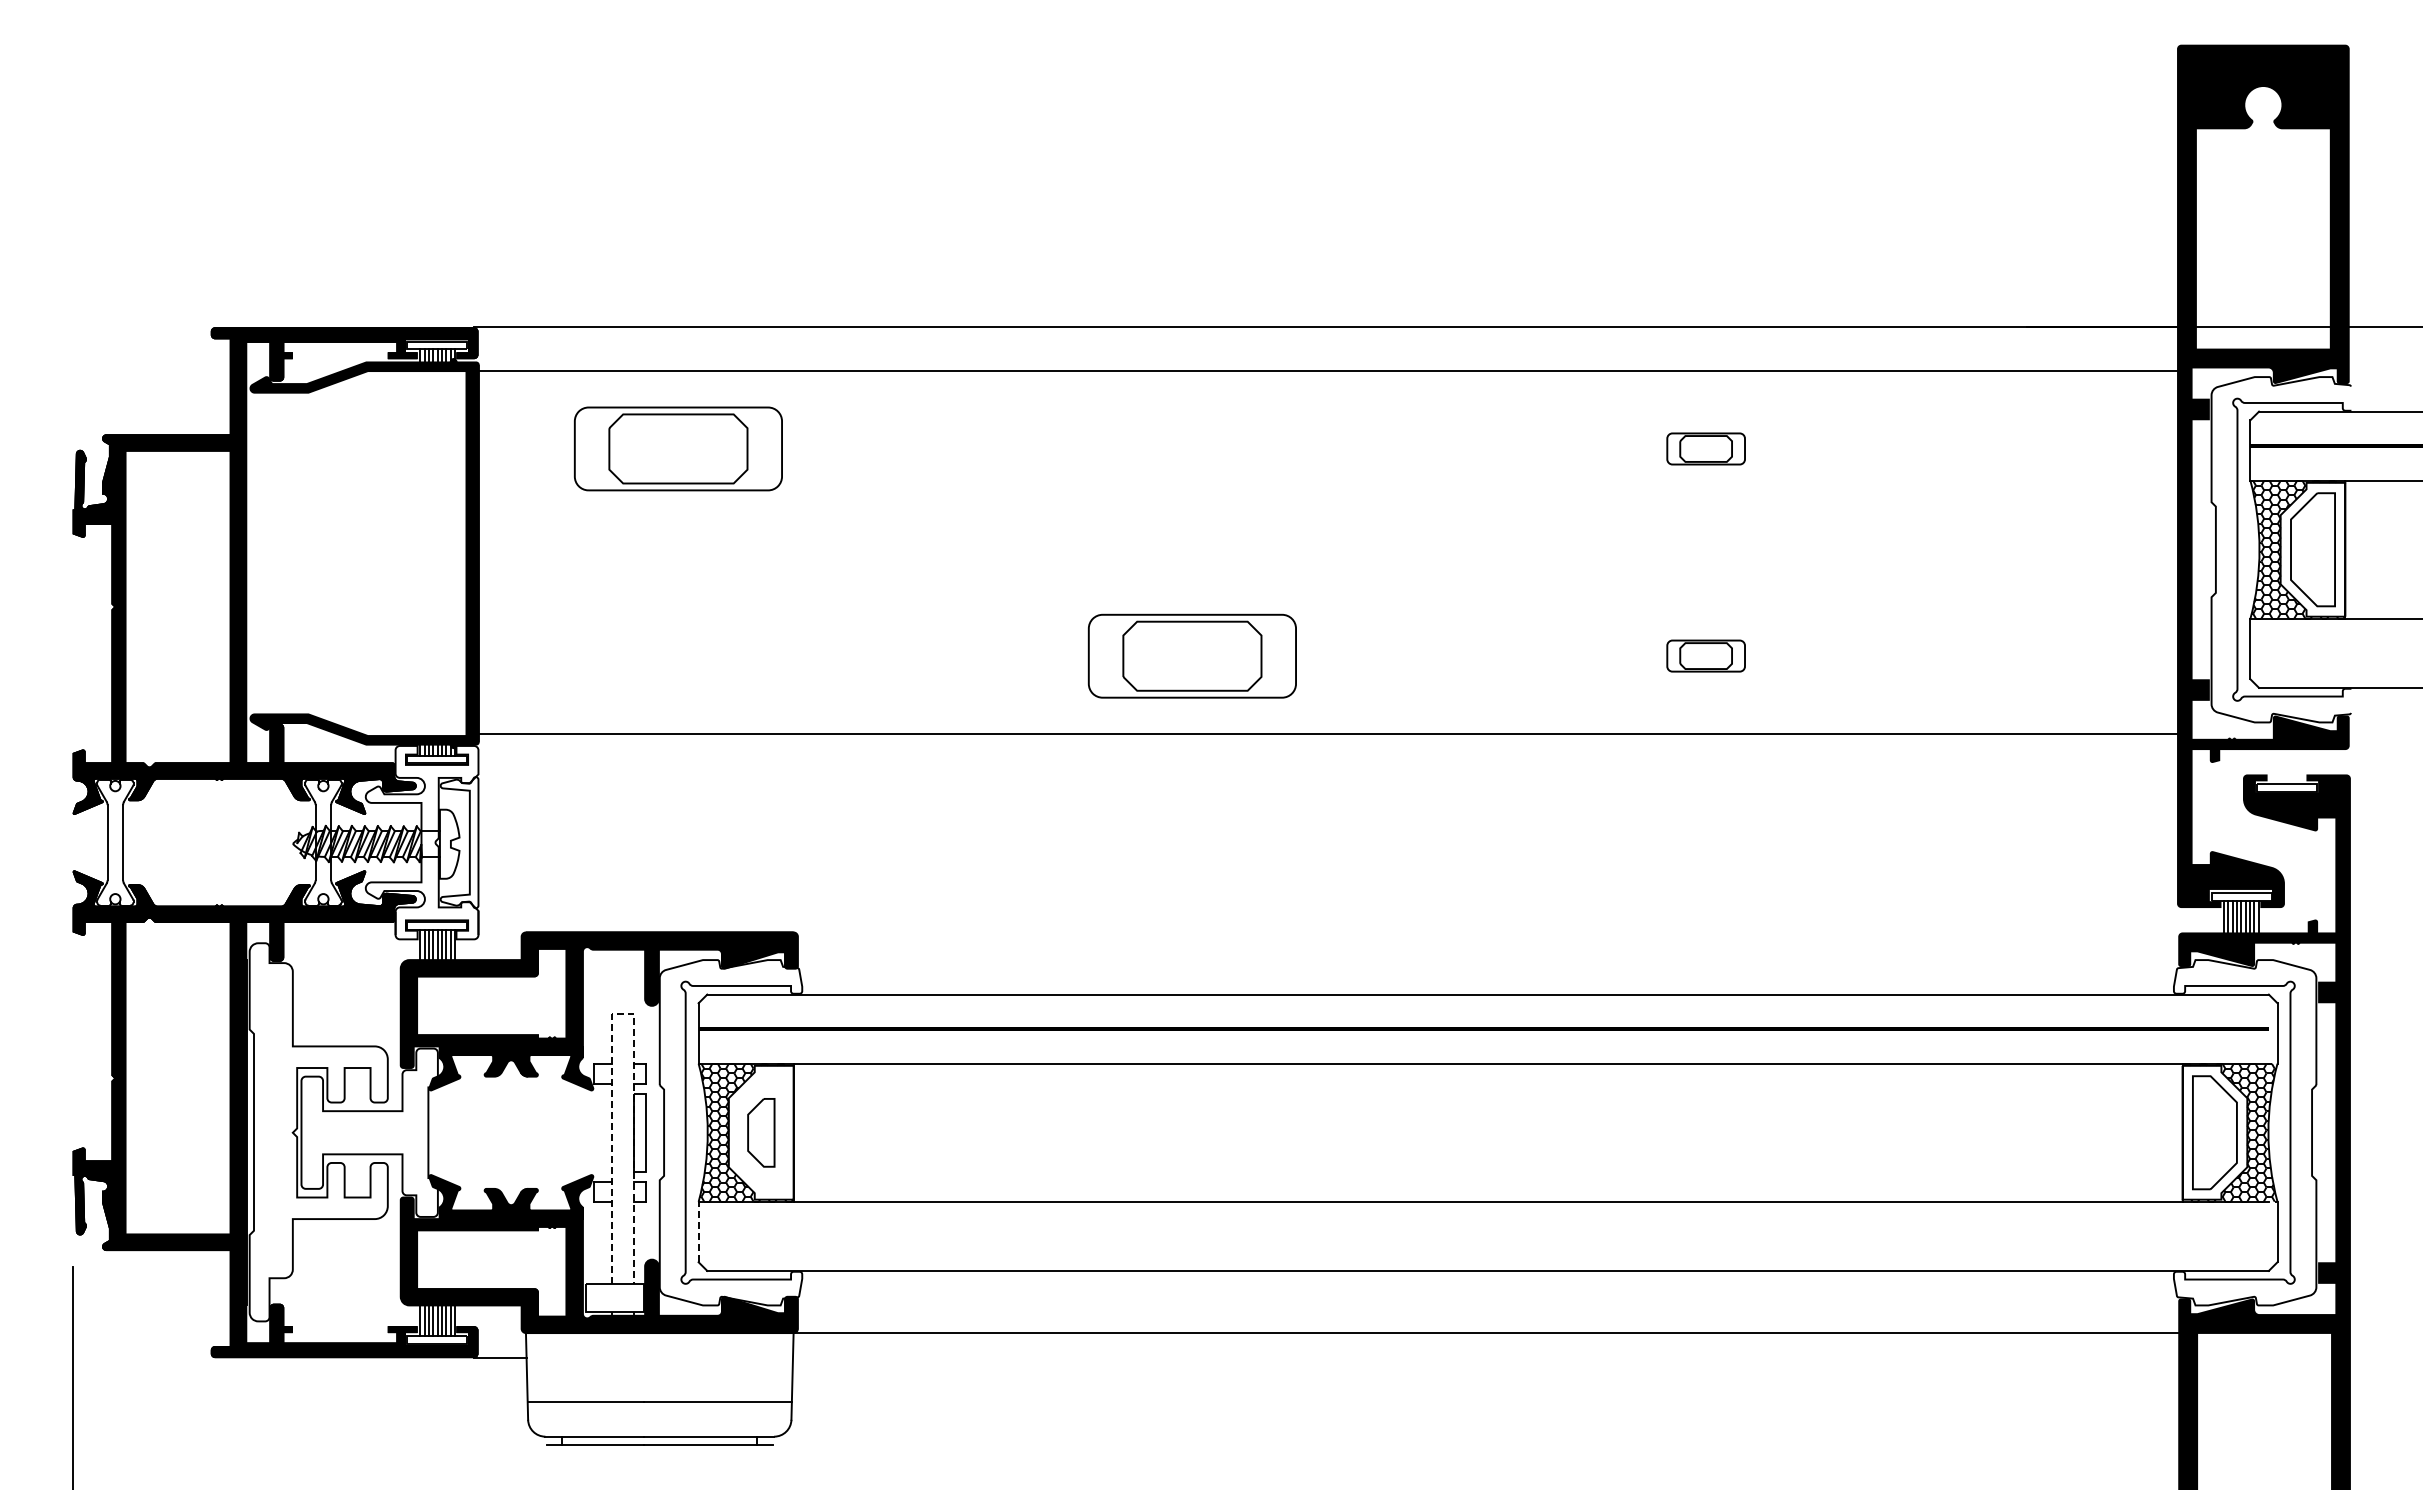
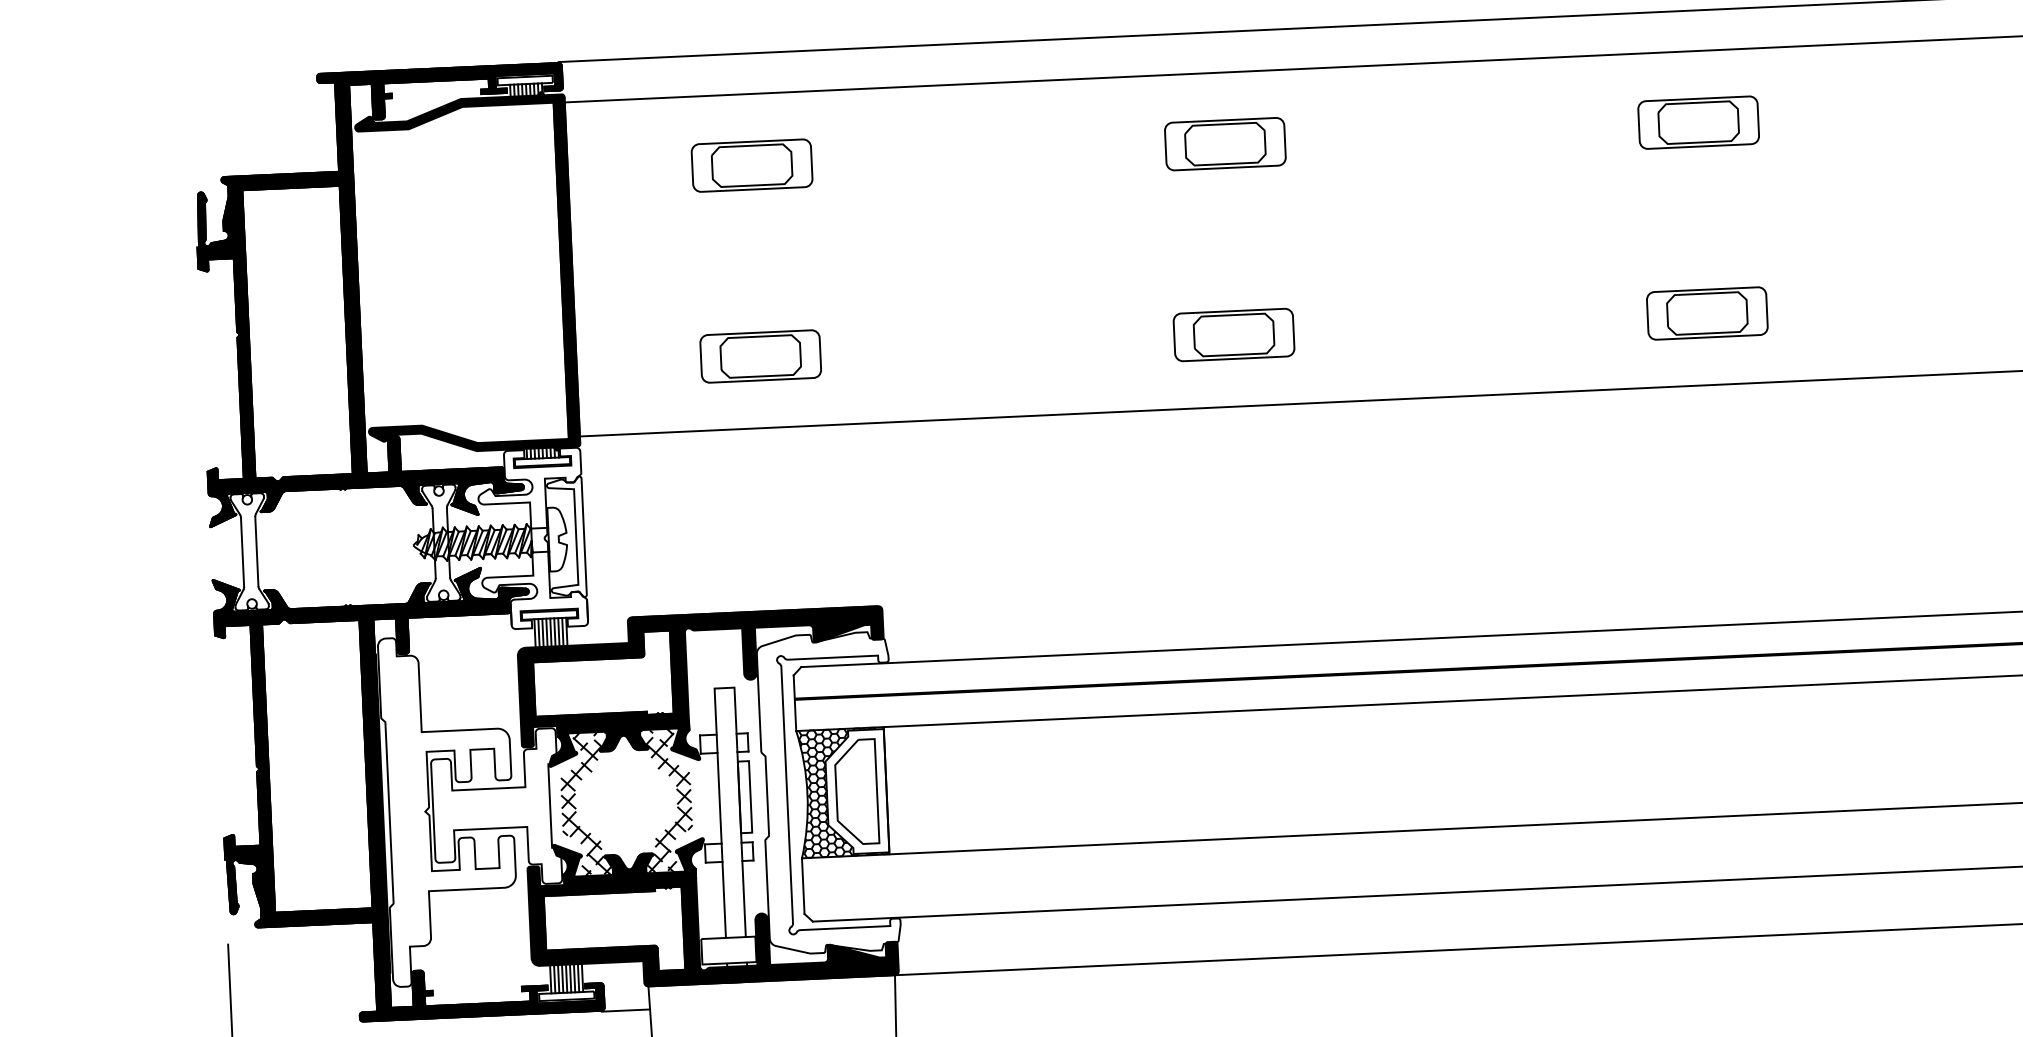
part: (678, 448) -> (751, 165), size x0.62
part: (1192, 448) -> (1225, 143), added
part: (1705, 448) -> (1697, 122), size x1.67
part: (678, 655) -> (760, 355), added
part: (1192, 655) -> (1234, 334), size x0.62
part: (1705, 655) -> (1706, 312), size x1.67
line: (623, 1013) -> (724, 687), dashed -> solid
hatch: (466, 1132) -> (585, 804), added
hatch: (555, 1132) -> (667, 800), added
part: (761, 1132) -> (857, 791), size x1.67
line: (698, 1231) -> (803, 885), dashed -> solid

